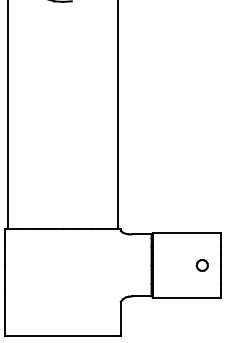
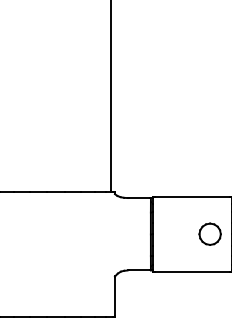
part: (202, 265) -> (210, 234), size x1.67

